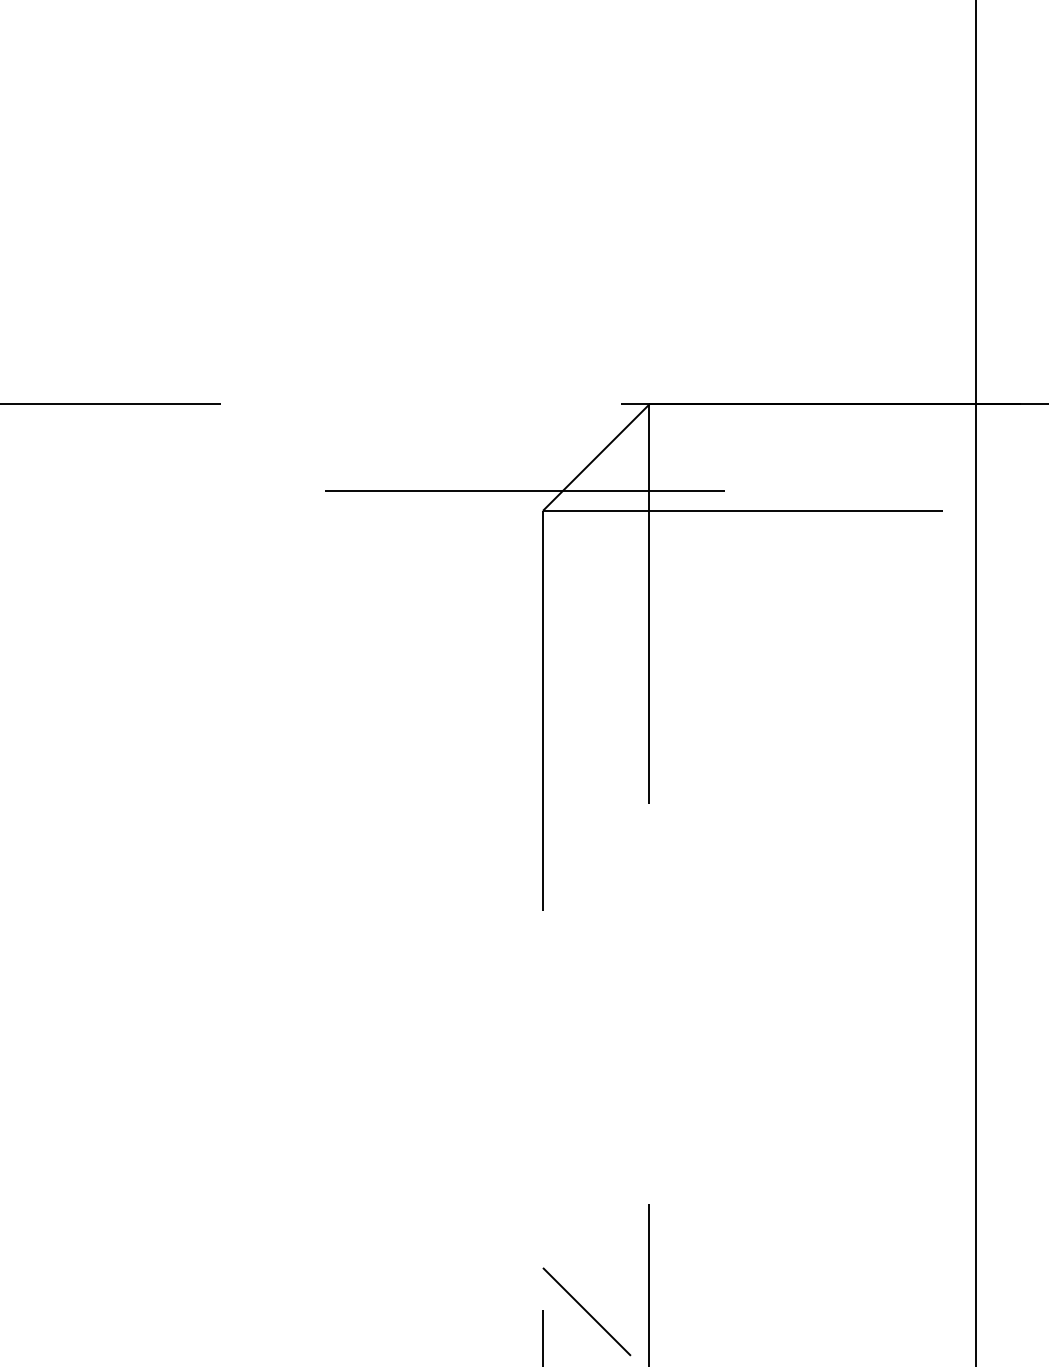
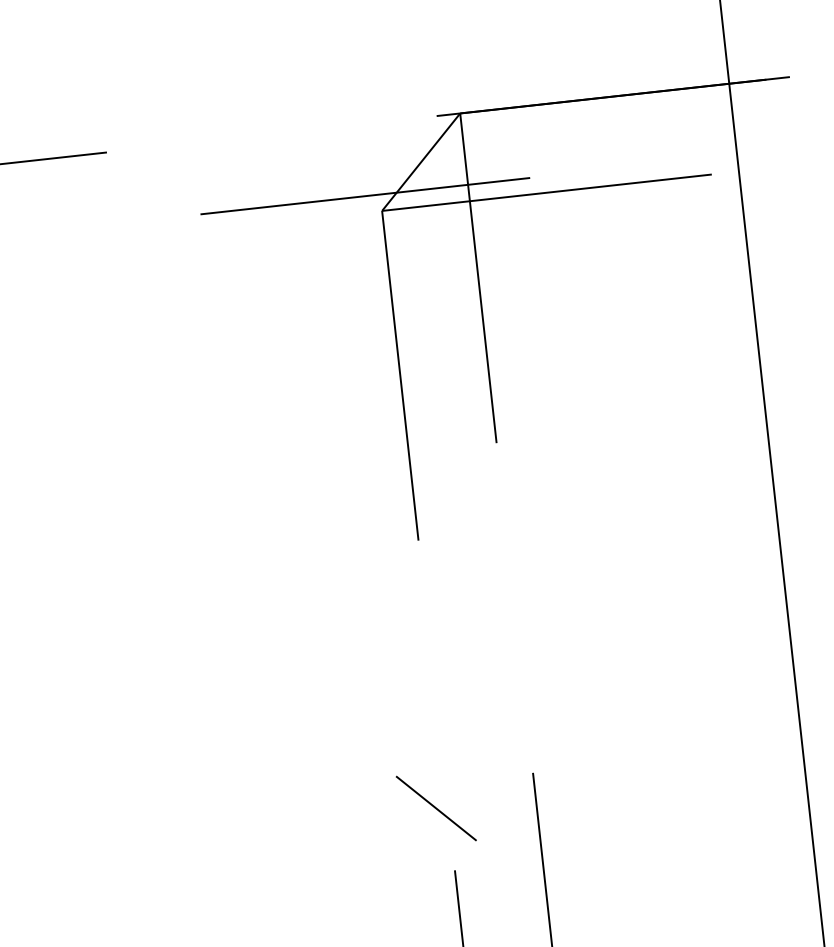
line: (586, 1311) -> (435, 808), moved

